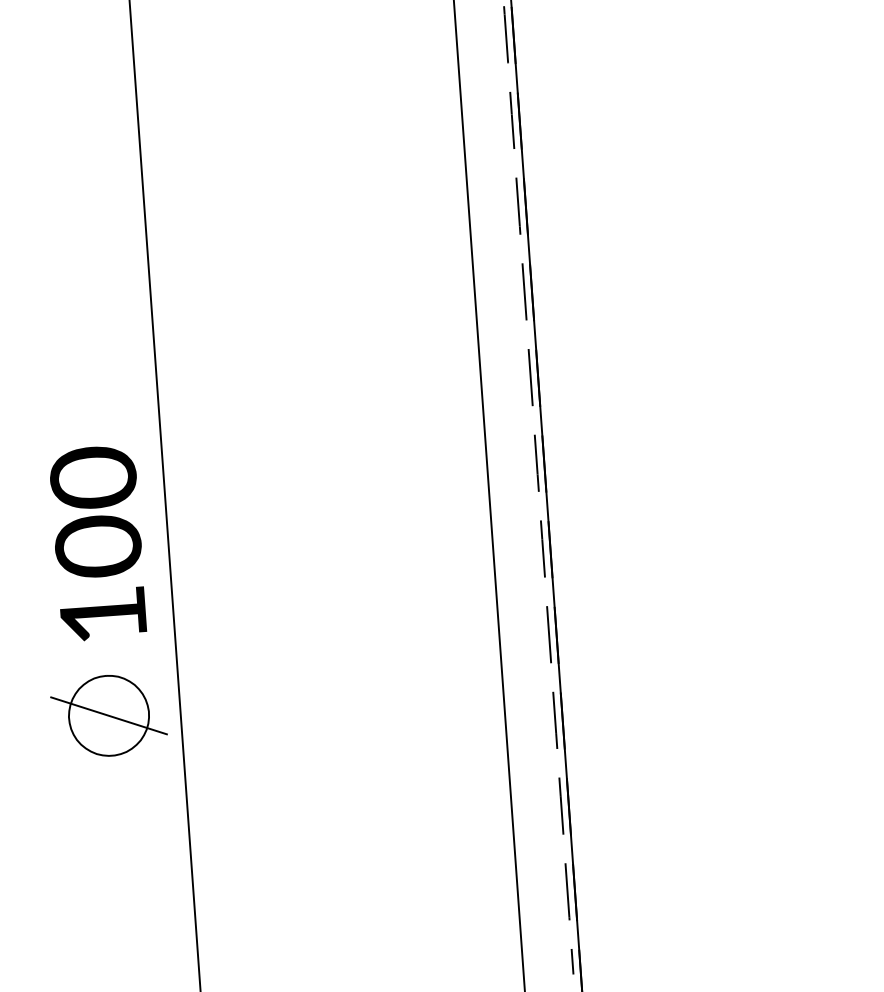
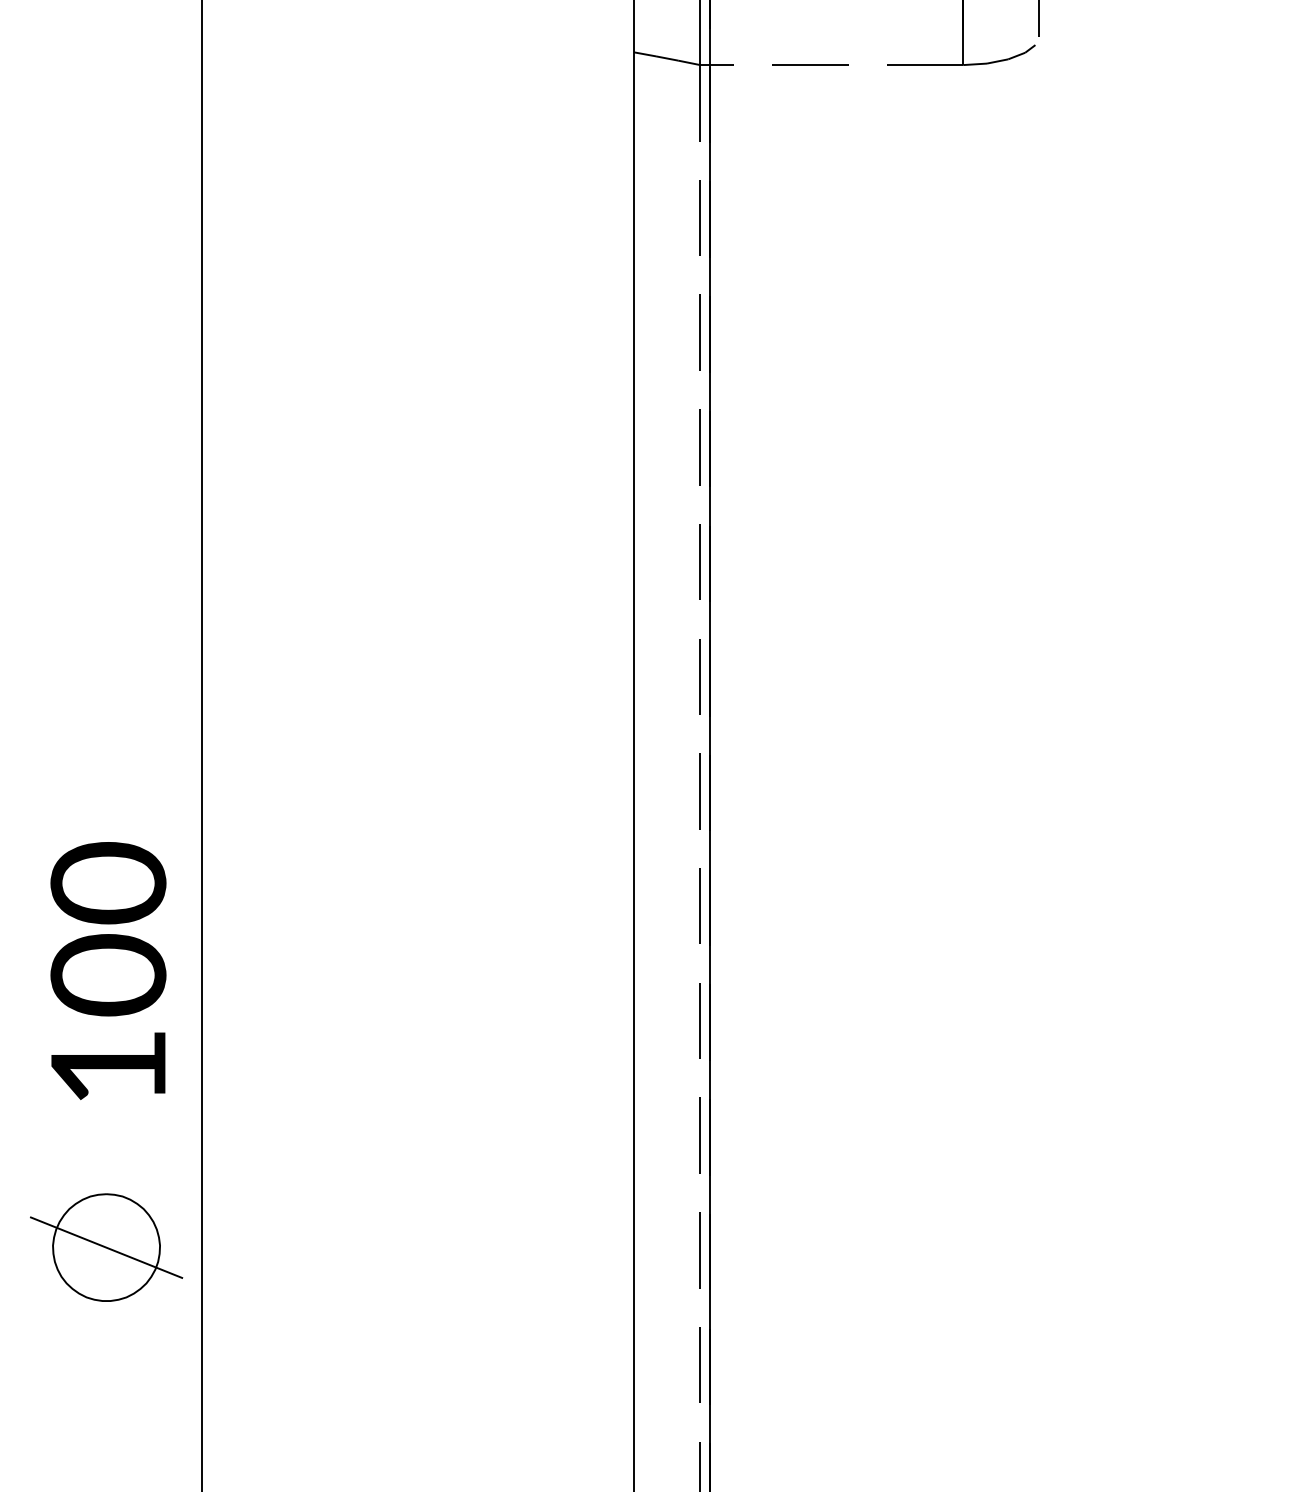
part: (109, 715) -> (106, 1247), moved

